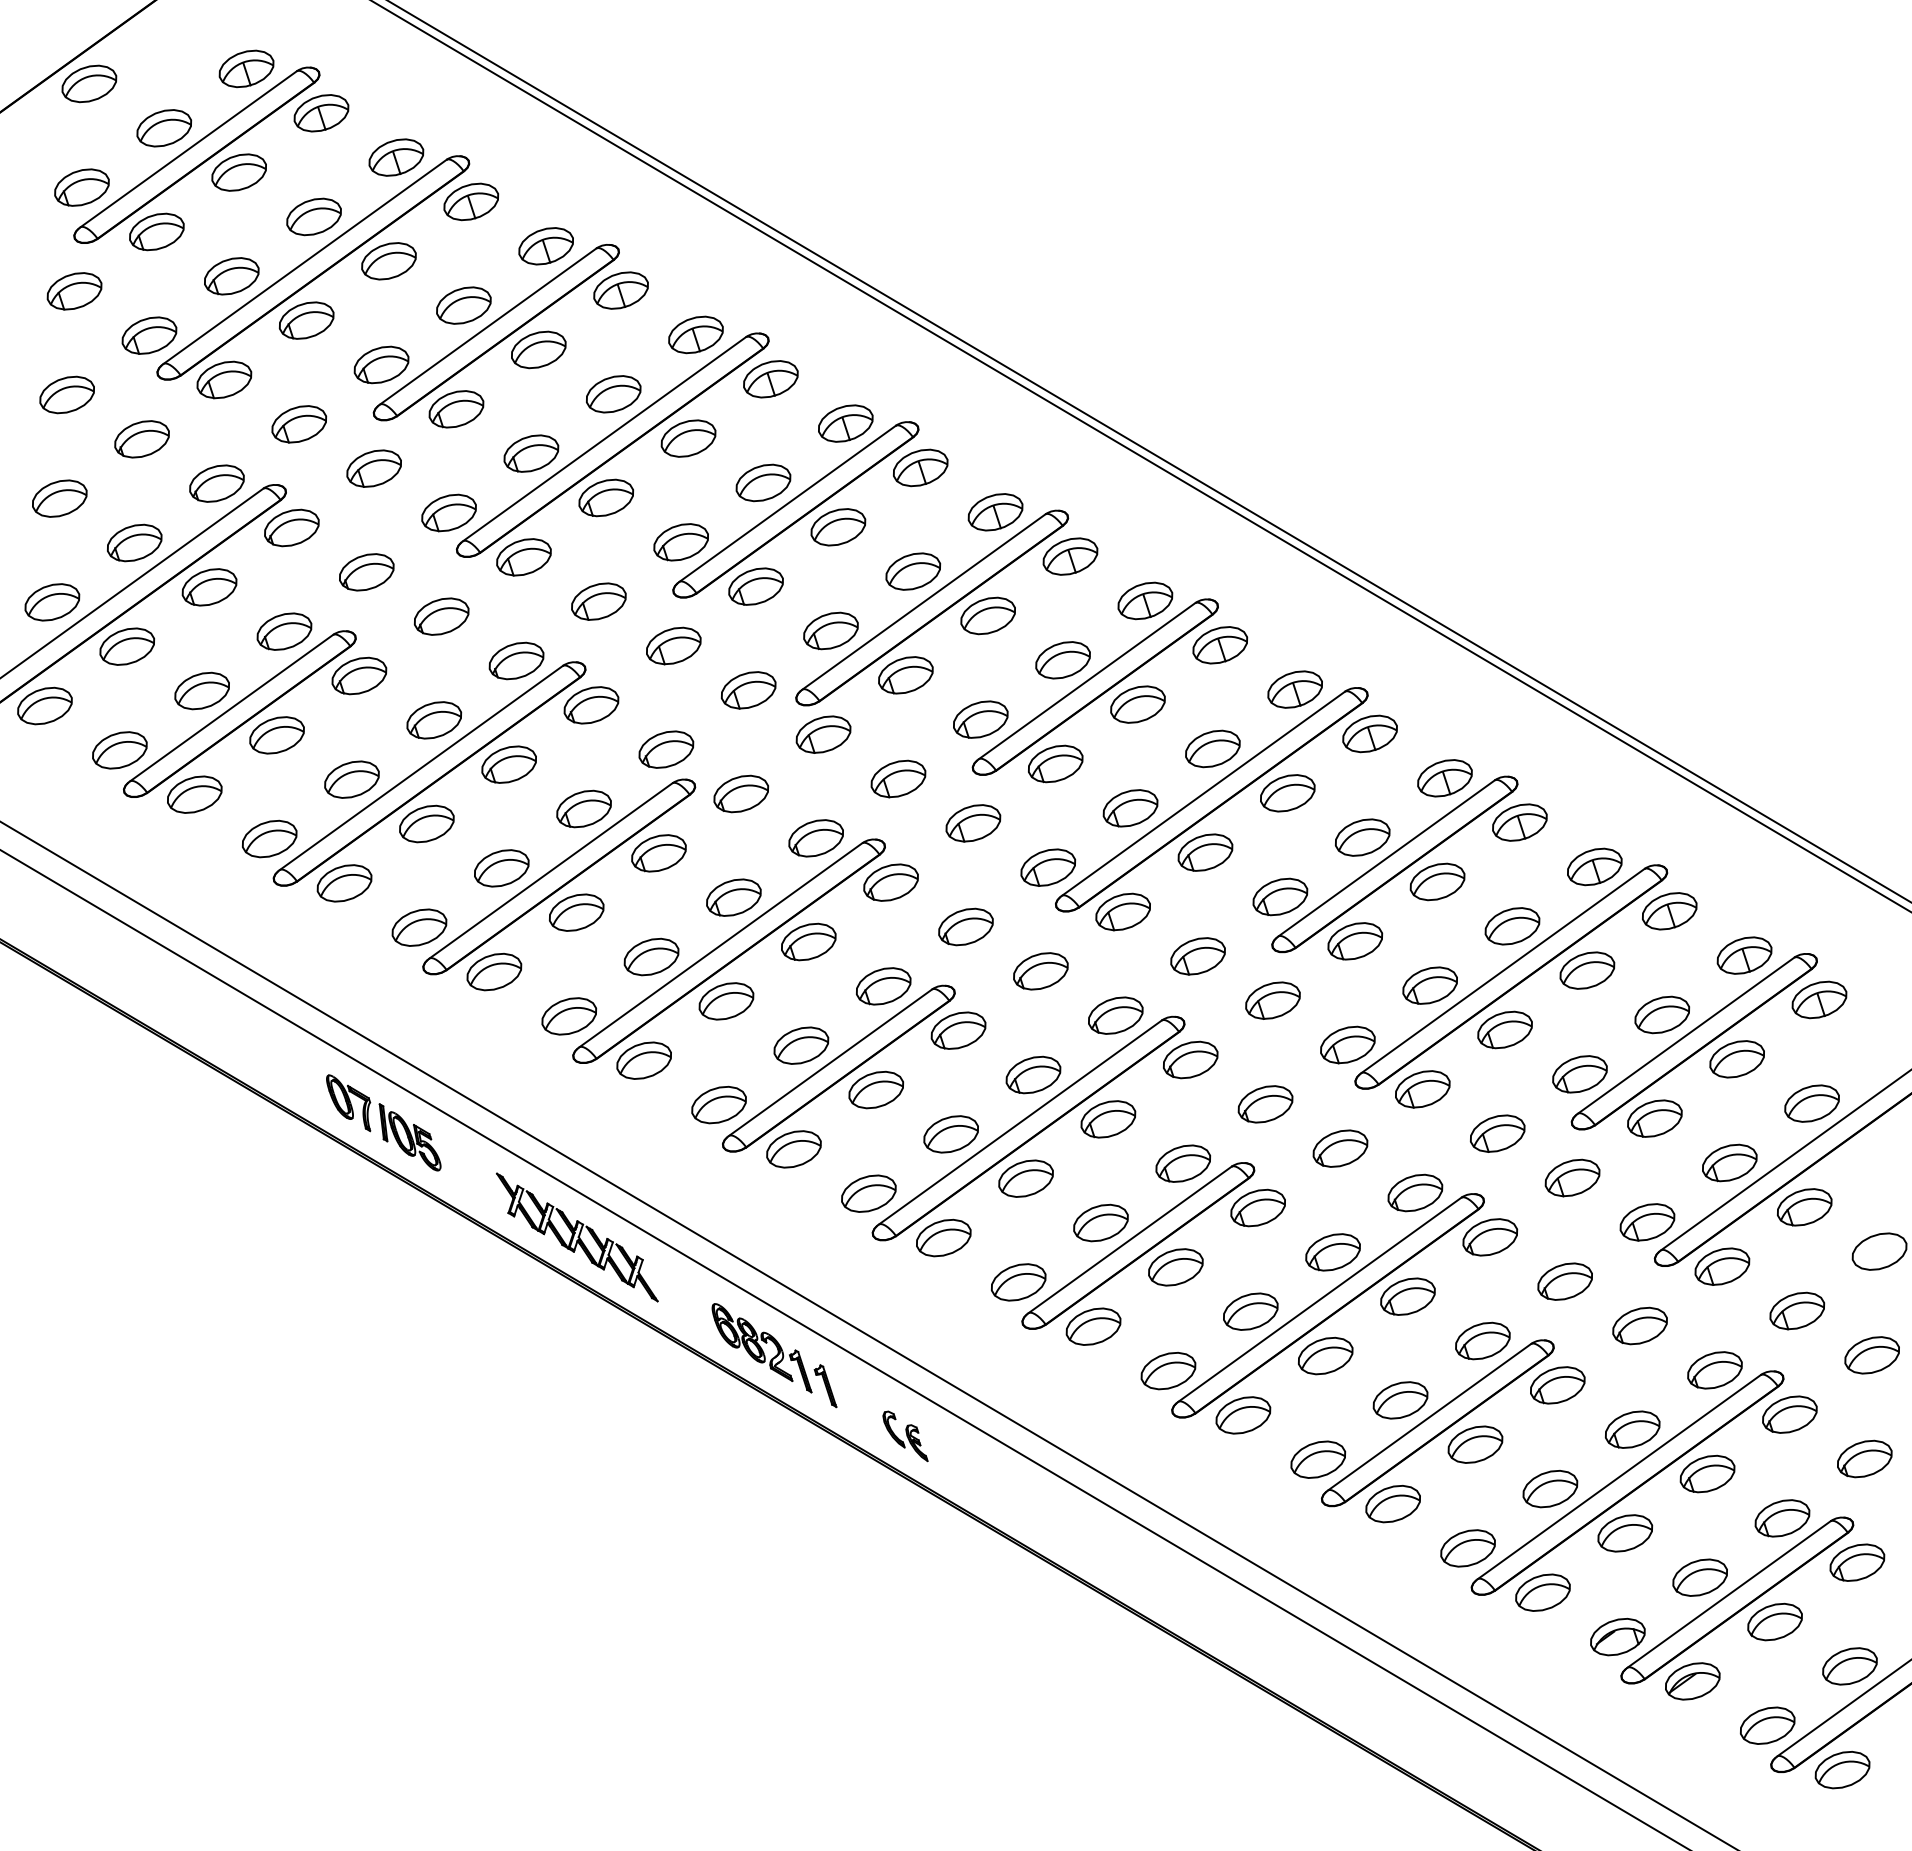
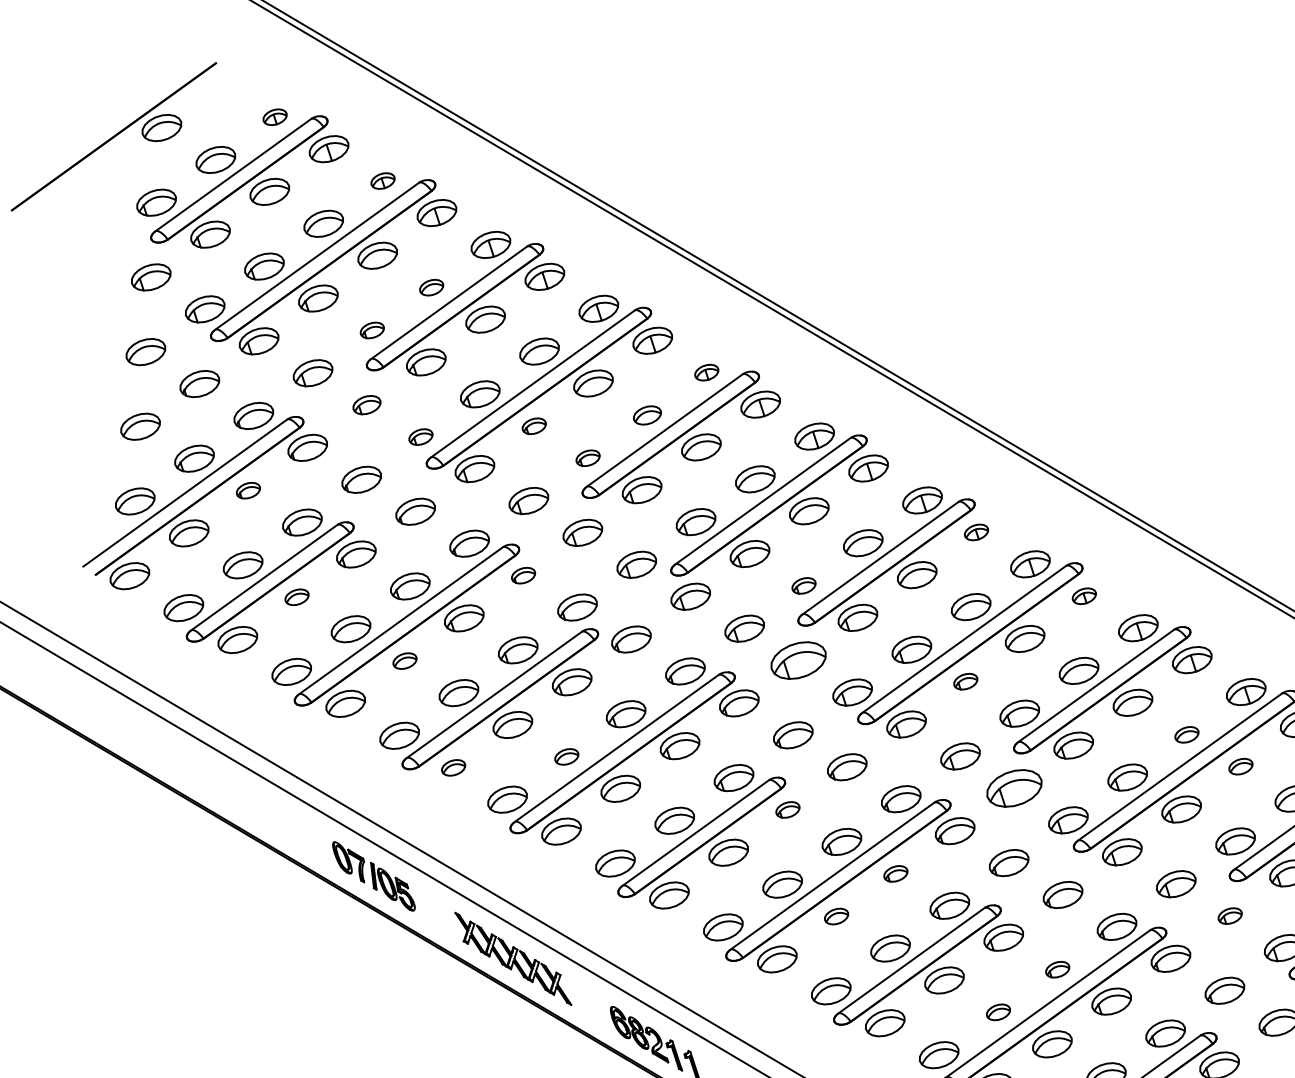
part: (246, 68) -> (275, 116), size x0.6
part: (396, 157) -> (383, 181), size x0.6
part: (463, 305) -> (431, 287), size x0.6
part: (381, 364) -> (372, 330), size x0.6
part: (845, 423) -> (706, 372), size x0.6
part: (373, 468) -> (366, 405), size x0.7
part: (763, 482) -> (647, 415), size x0.7
part: (606, 497) -> (534, 425), size x0.6
part: (448, 512) -> (420, 436), size x0.6
part: (680, 542) -> (587, 458), size x0.6
part: (209, 587) -> (248, 490), size x0.6
part: (1220, 645) -> (976, 532), size x0.6
part: (591, 705) -> (523, 575), size x0.6
part: (980, 719) -> (803, 585), size x0.6
part: (1369, 733) -> (1083, 595), size x0.6
part: (276, 735) -> (296, 597), size x0.6
part: (426, 823) -> (404, 660), size x0.6
part: (973, 823) -> (798, 660), size x1.4
part: (1205, 852) -> (965, 681), size x0.6
part: (1512, 926) -> (1186, 734), size x0.6
part: (651, 956) -> (566, 756), size x0.6
part: (1587, 970) -> (1240, 766), size x0.6
part: (494, 972) -> (453, 768), size x0.6
part: (1272, 1000) -> (1014, 788), size x1.4
part: (958, 1030) -> (787, 809), size x0.6
part: (1108, 1119) -> (895, 873), size x0.6
part: (1572, 1177) -> (1230, 915), size x0.6
part: (1025, 1178) -> (836, 916), size x0.6
part: (1332, 1252) -> (1057, 969), size x0.6
part: (1250, 1311) -> (998, 1012), size x0.6

